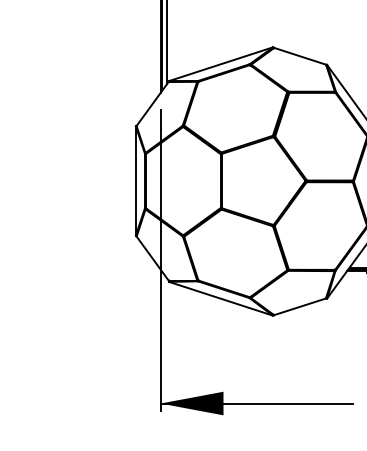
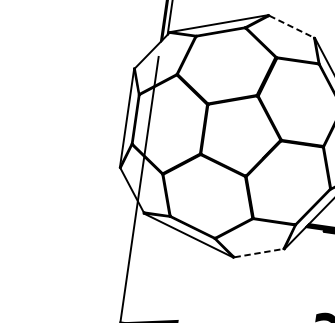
line: (300, 56) -> (292, 26), solid -> dashed
line: (300, 306) -> (259, 252), solid -> dashed

